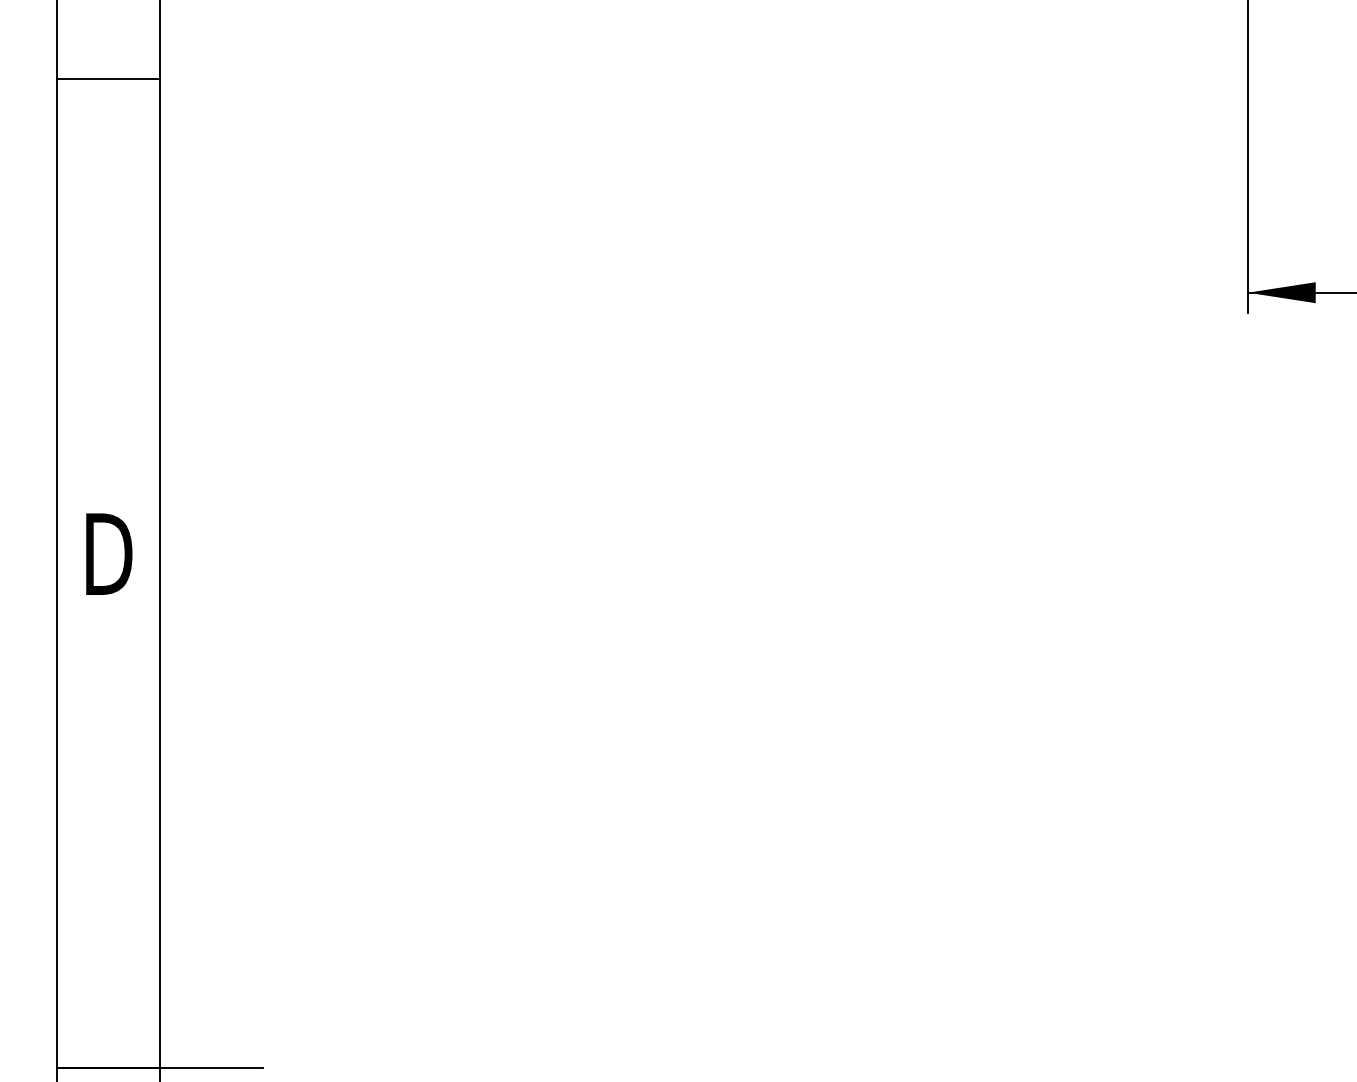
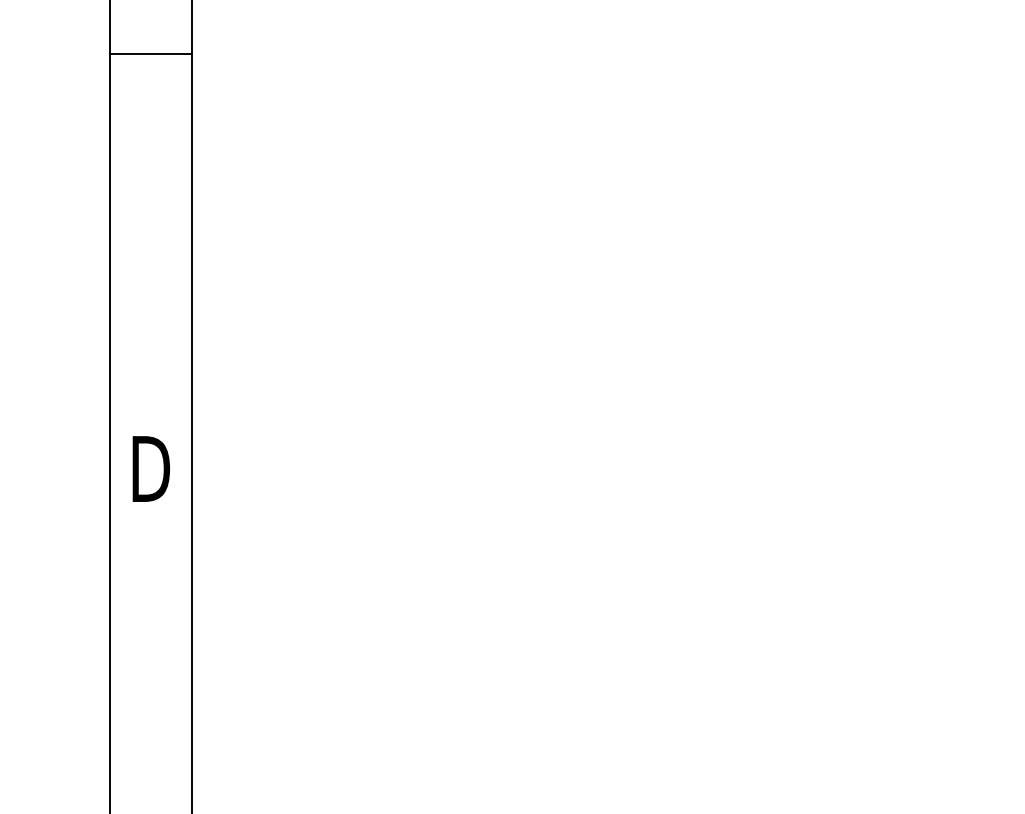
line: (108, 79) -> (150, 54), moved

